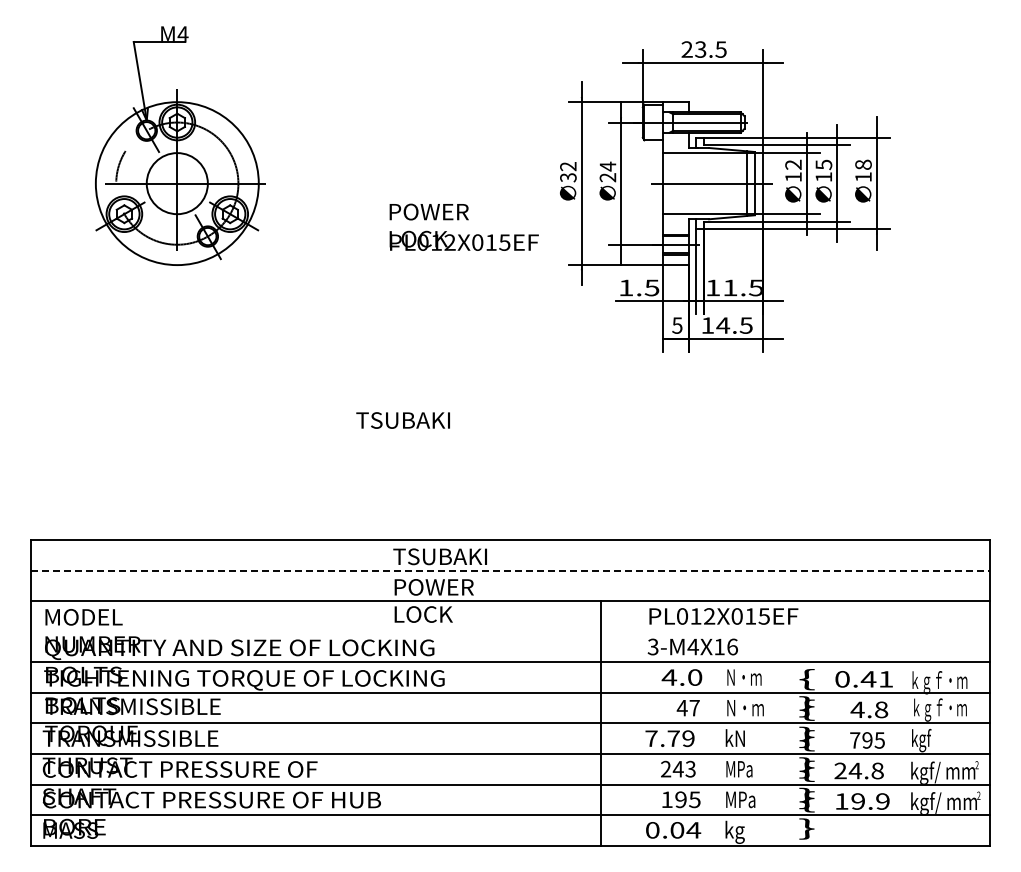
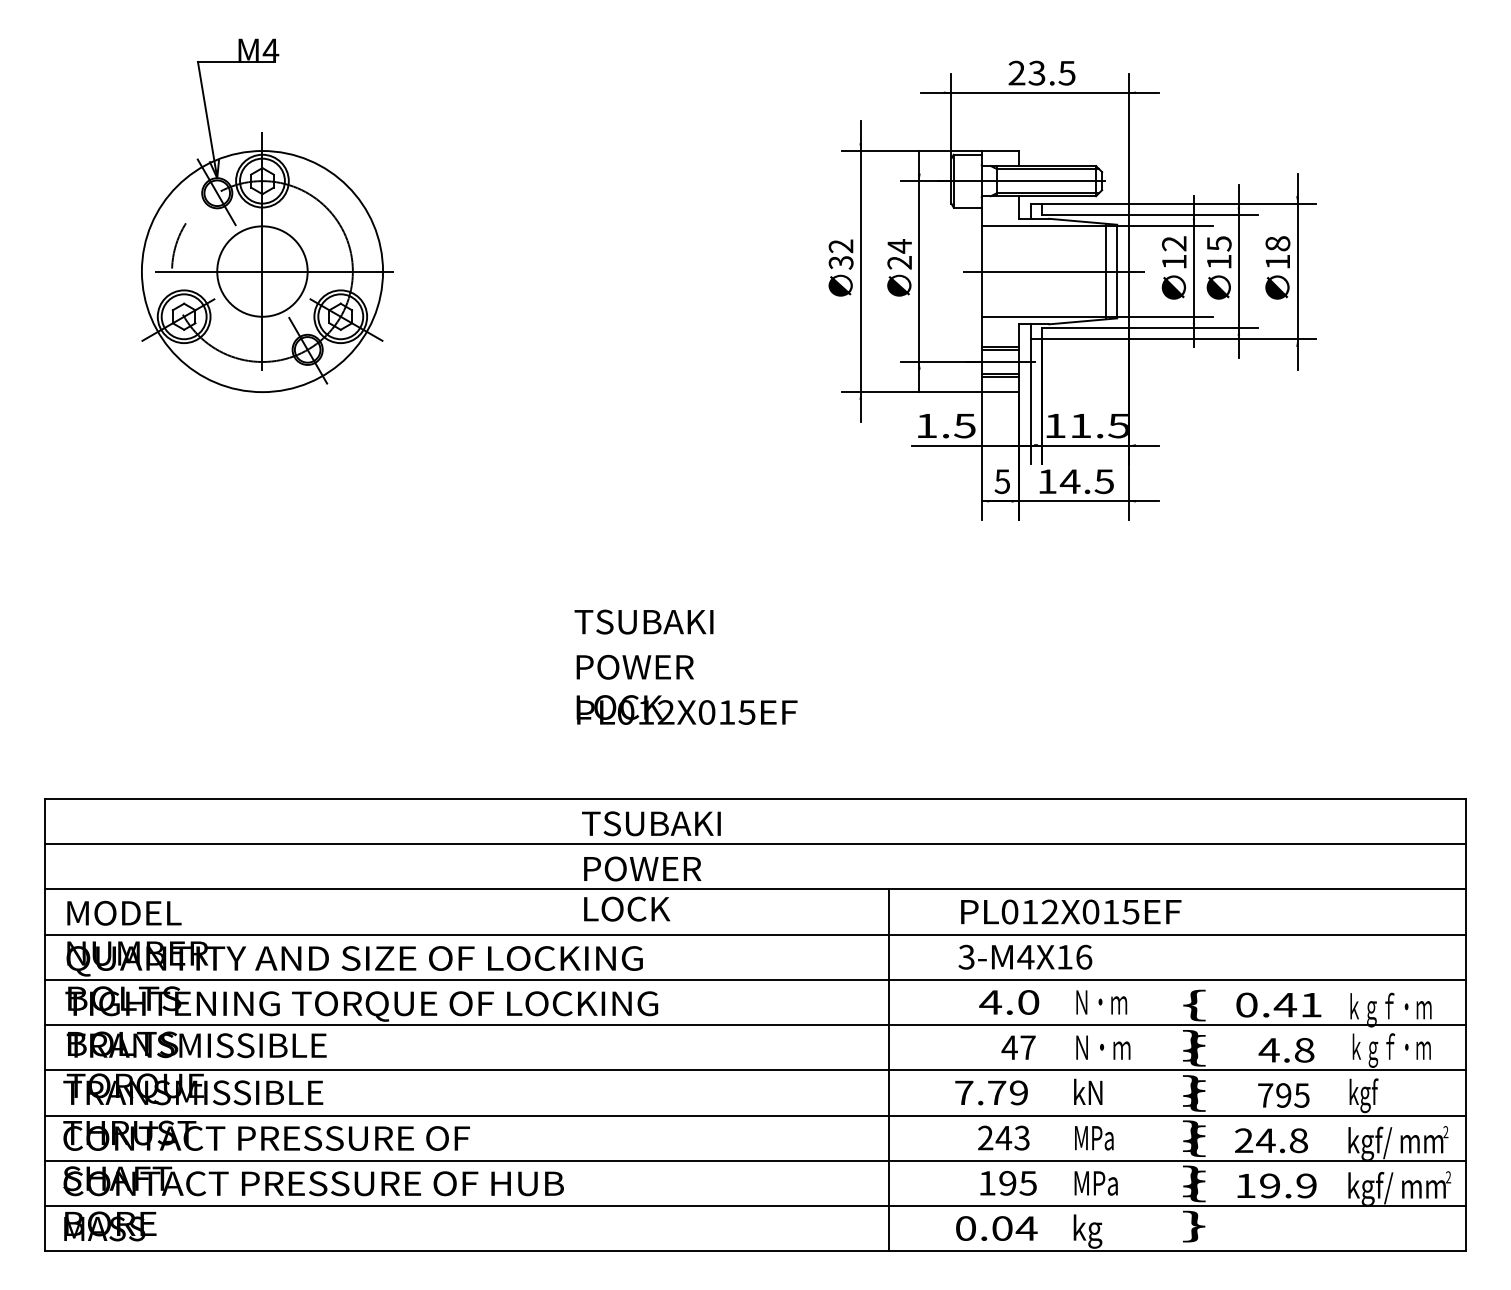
text: (463, 226) -> (685, 688), moved
text: (402, 420) -> (643, 622), moved
line: (510, 570) -> (755, 844), dashed -> solid
line: (510, 631) -> (755, 934), added

